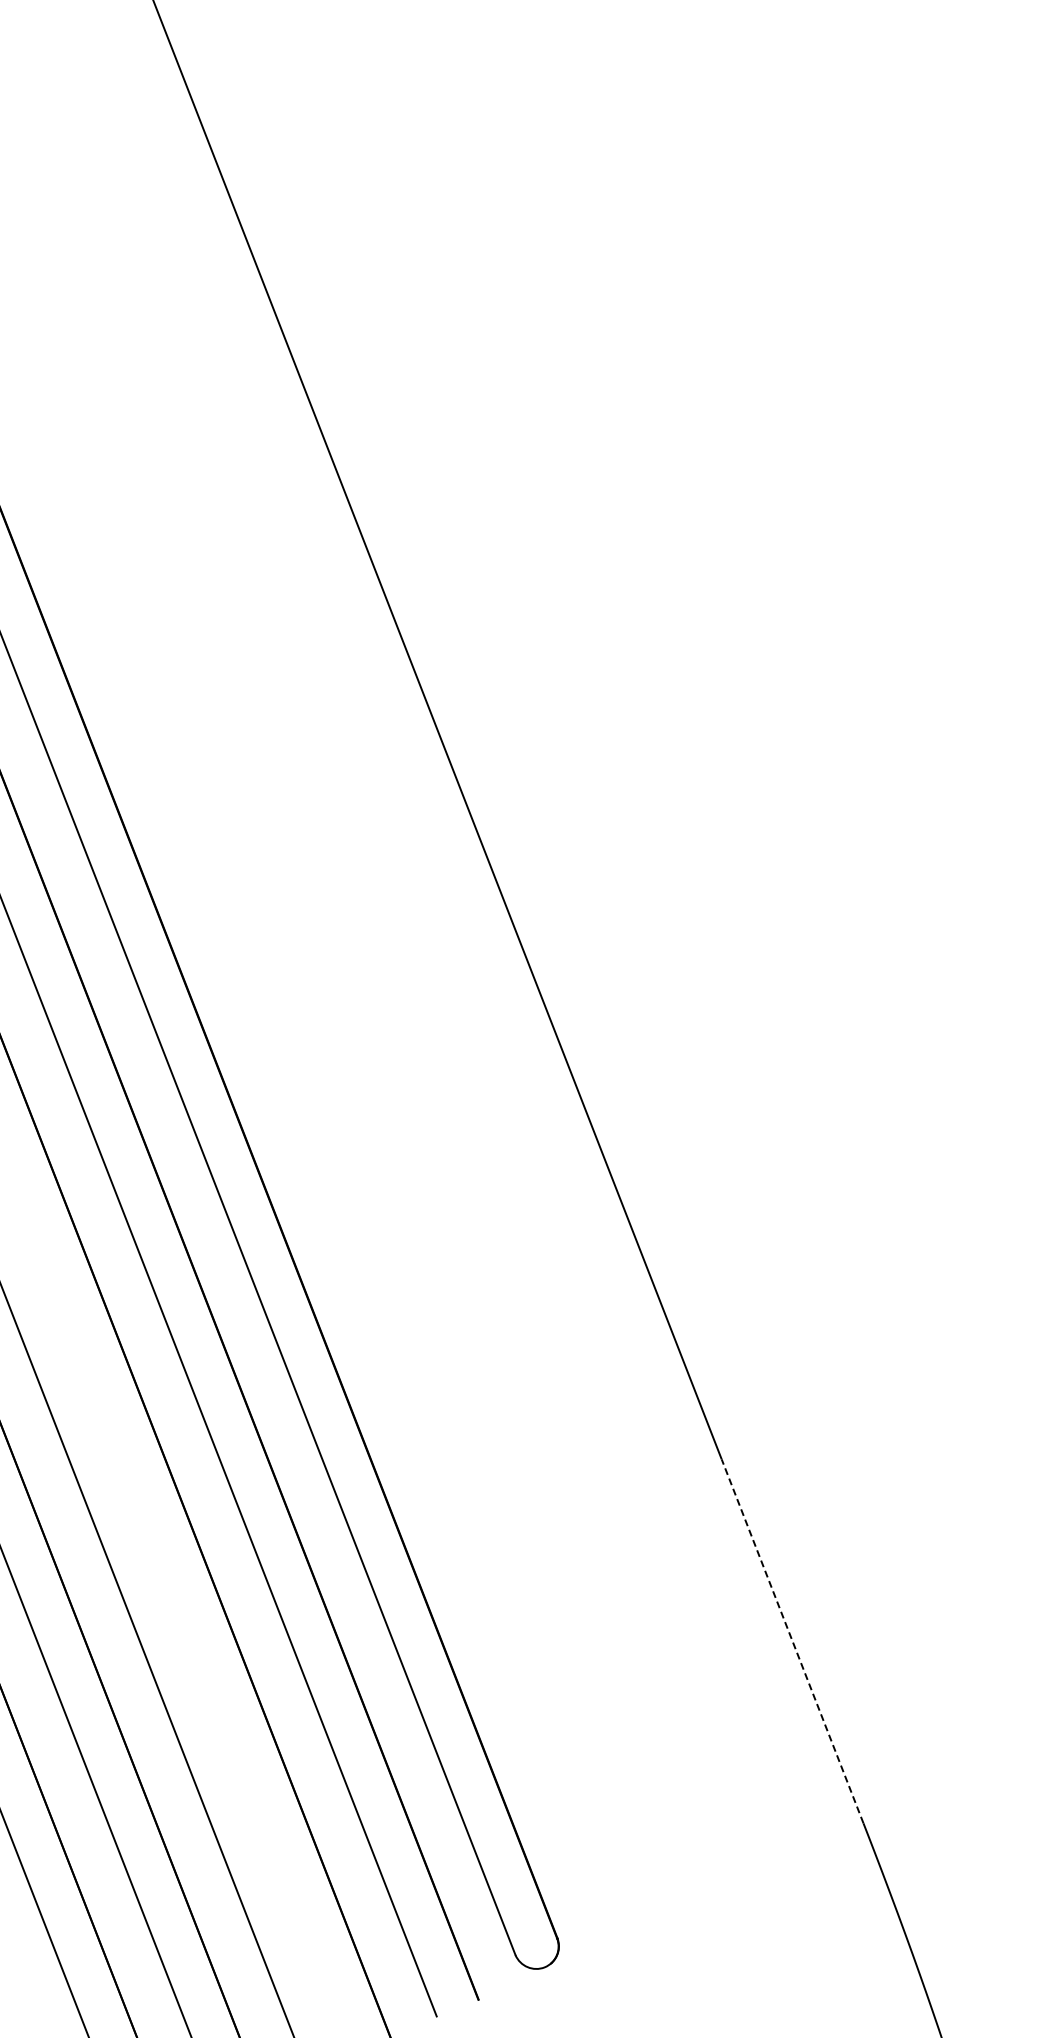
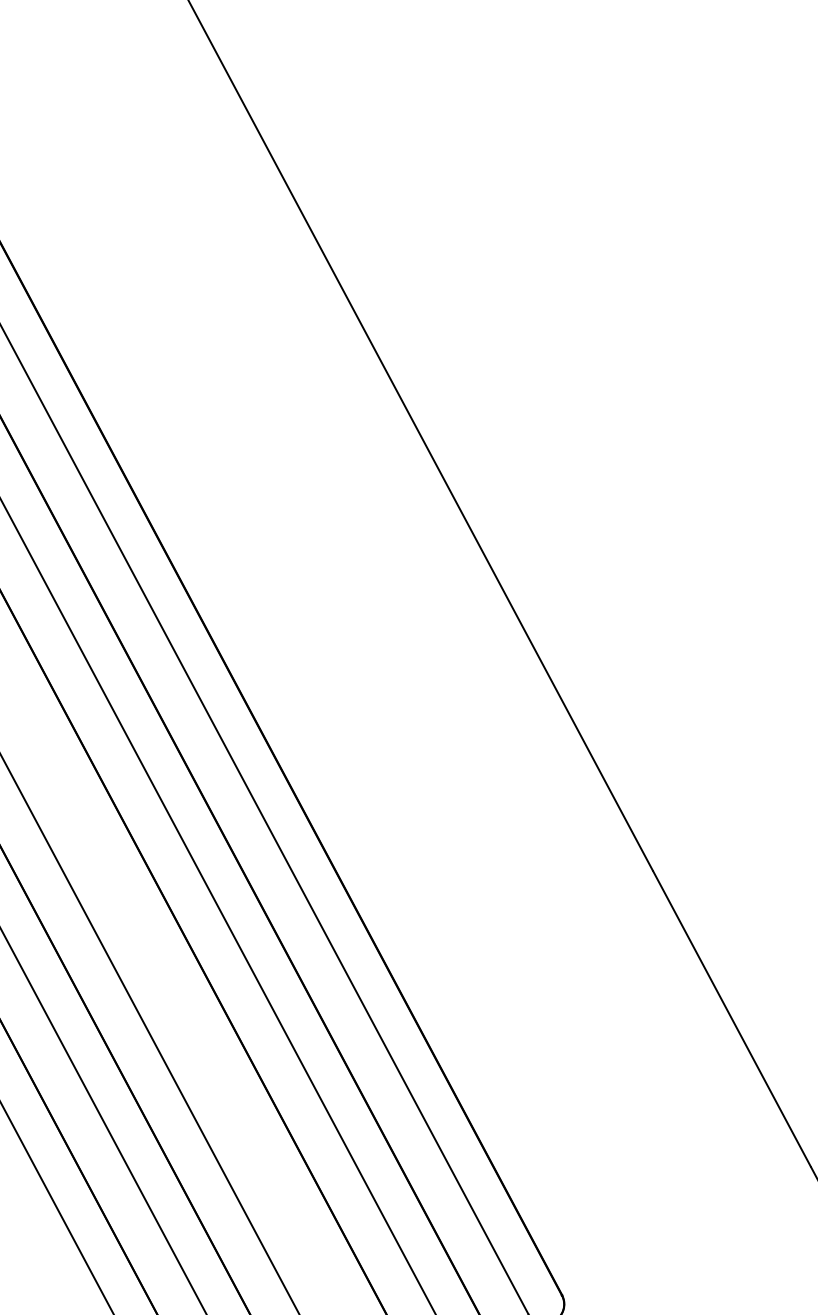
line: (792, 1640) -> (731, 1018), dashed -> solid

